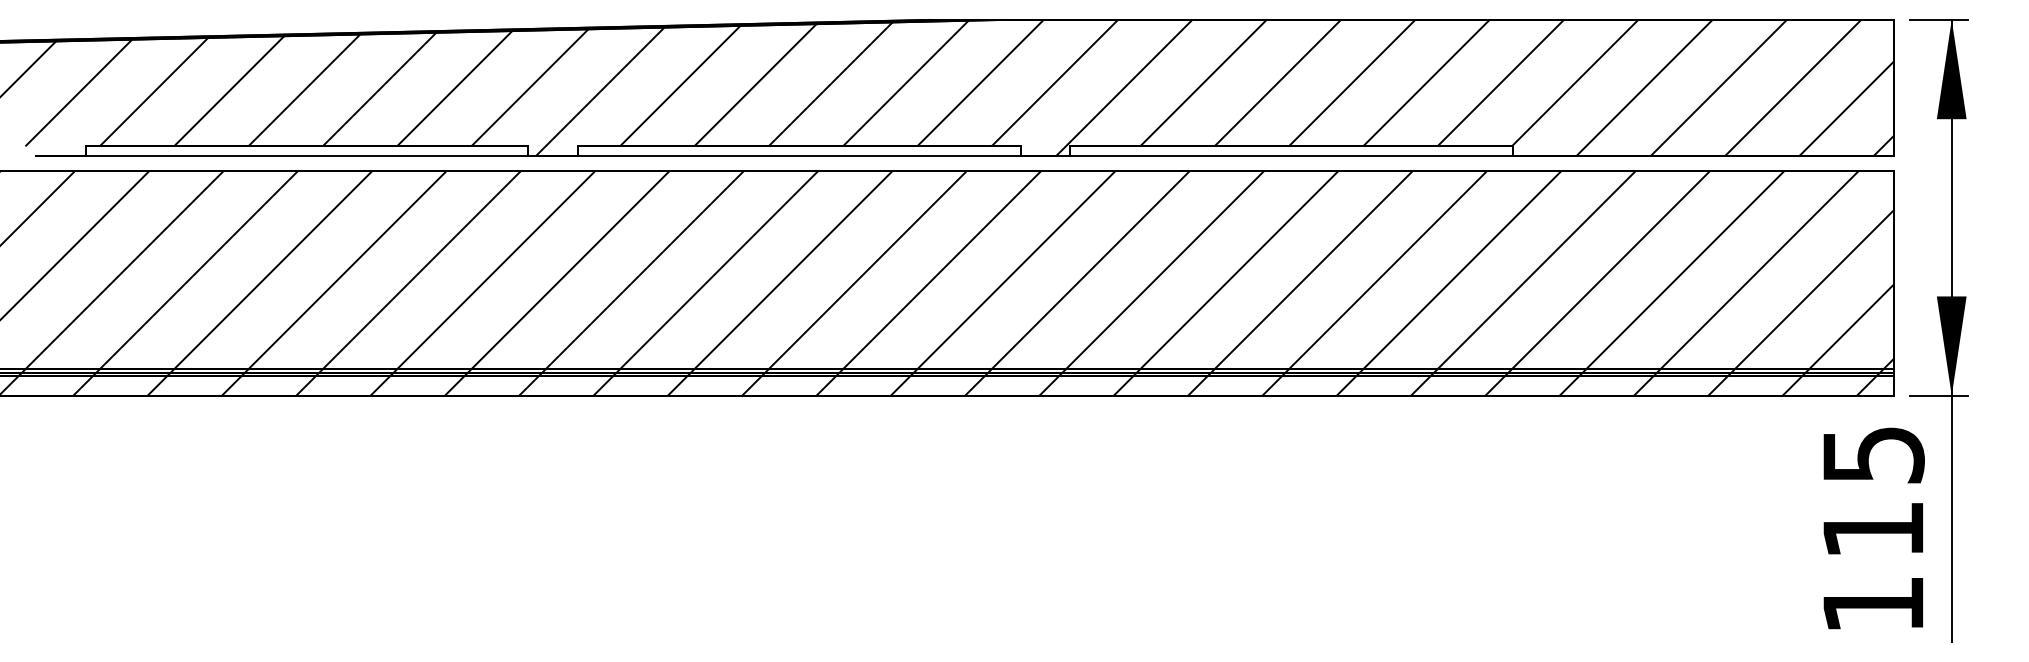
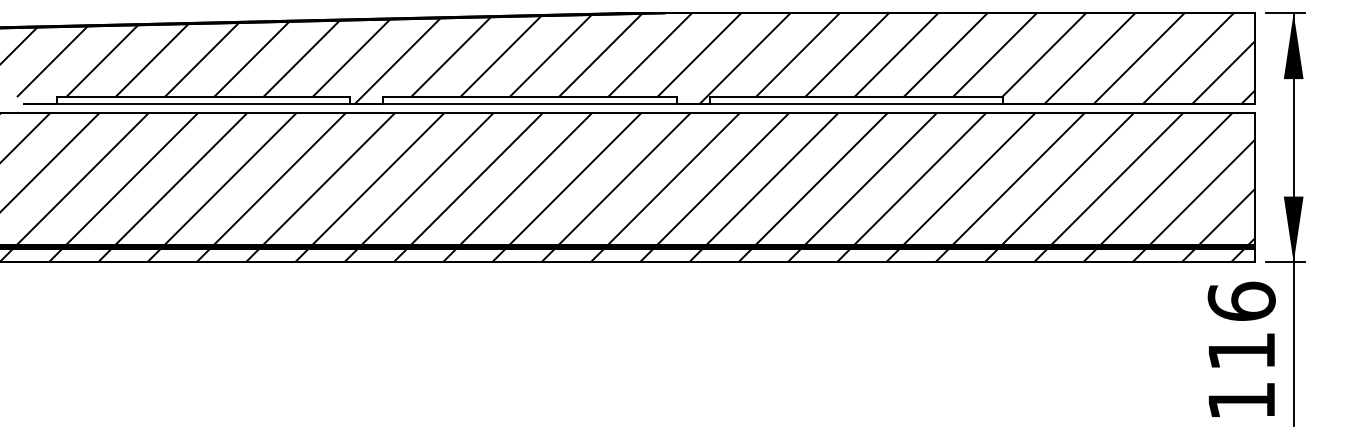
text: (1873, 453) -> (1241, 300), 115 -> 116

